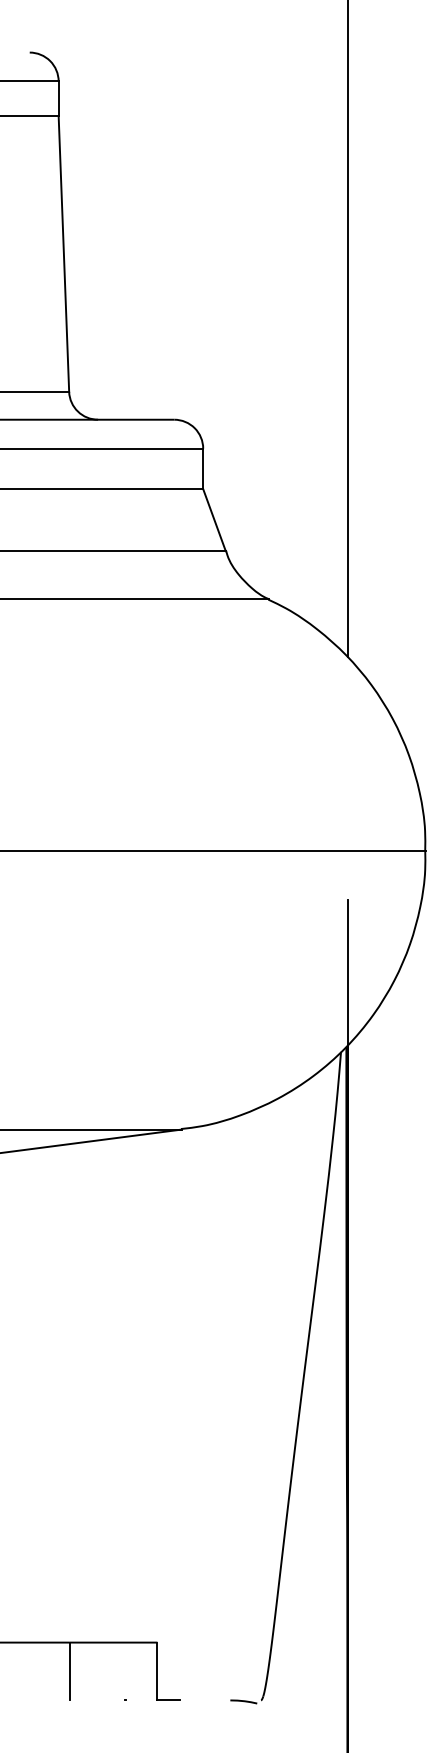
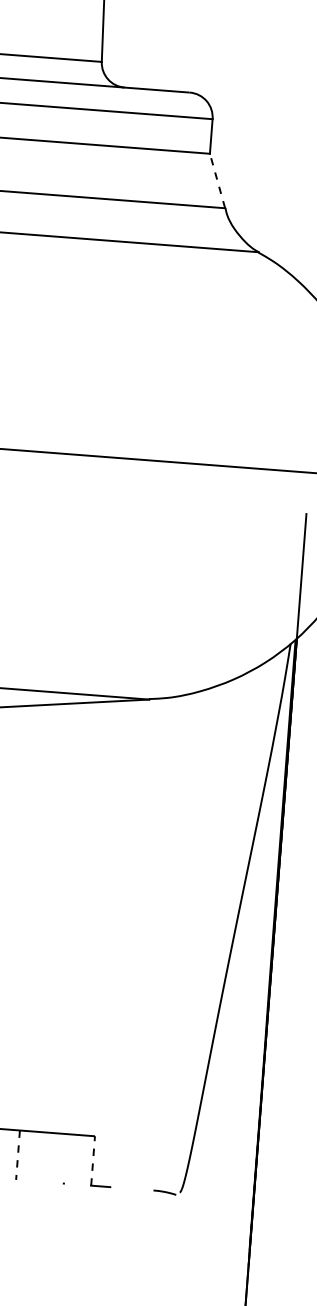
line: (214, 519) -> (217, 180), solid -> dashed
line: (69, 1671) -> (17, 1155), solid -> dashed
line: (157, 1671) -> (93, 1160), solid -> dashed

